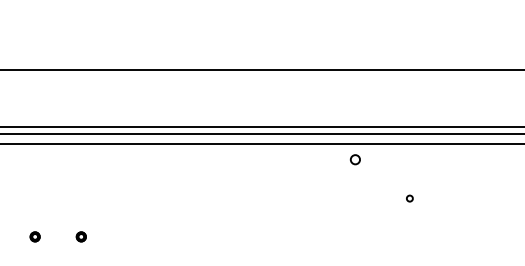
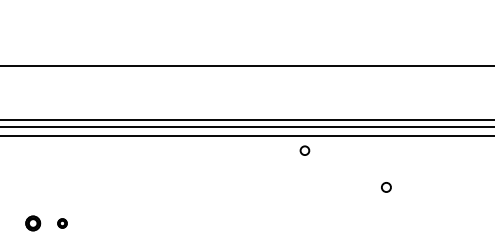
circle: (354, 159) -> (304, 150), moved
circle: (409, 198) -> (386, 187), size x1.6
part: (34, 236) -> (32, 223), size x1.6
part: (80, 236) -> (61, 223), moved

